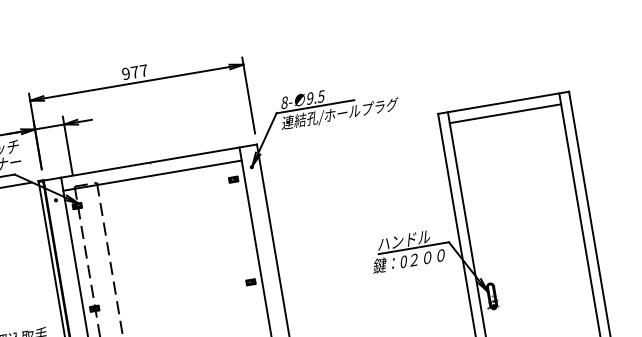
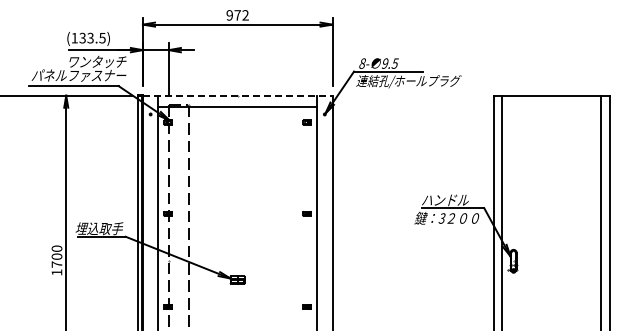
text: (143, 70) -> (245, 15), 977 -> 972
line: (505, 113) -> (551, 105), removed
line: (150, 162) -> (237, 95), solid -> dashed
text: (402, 261) -> (441, 218), 0 -> 3

